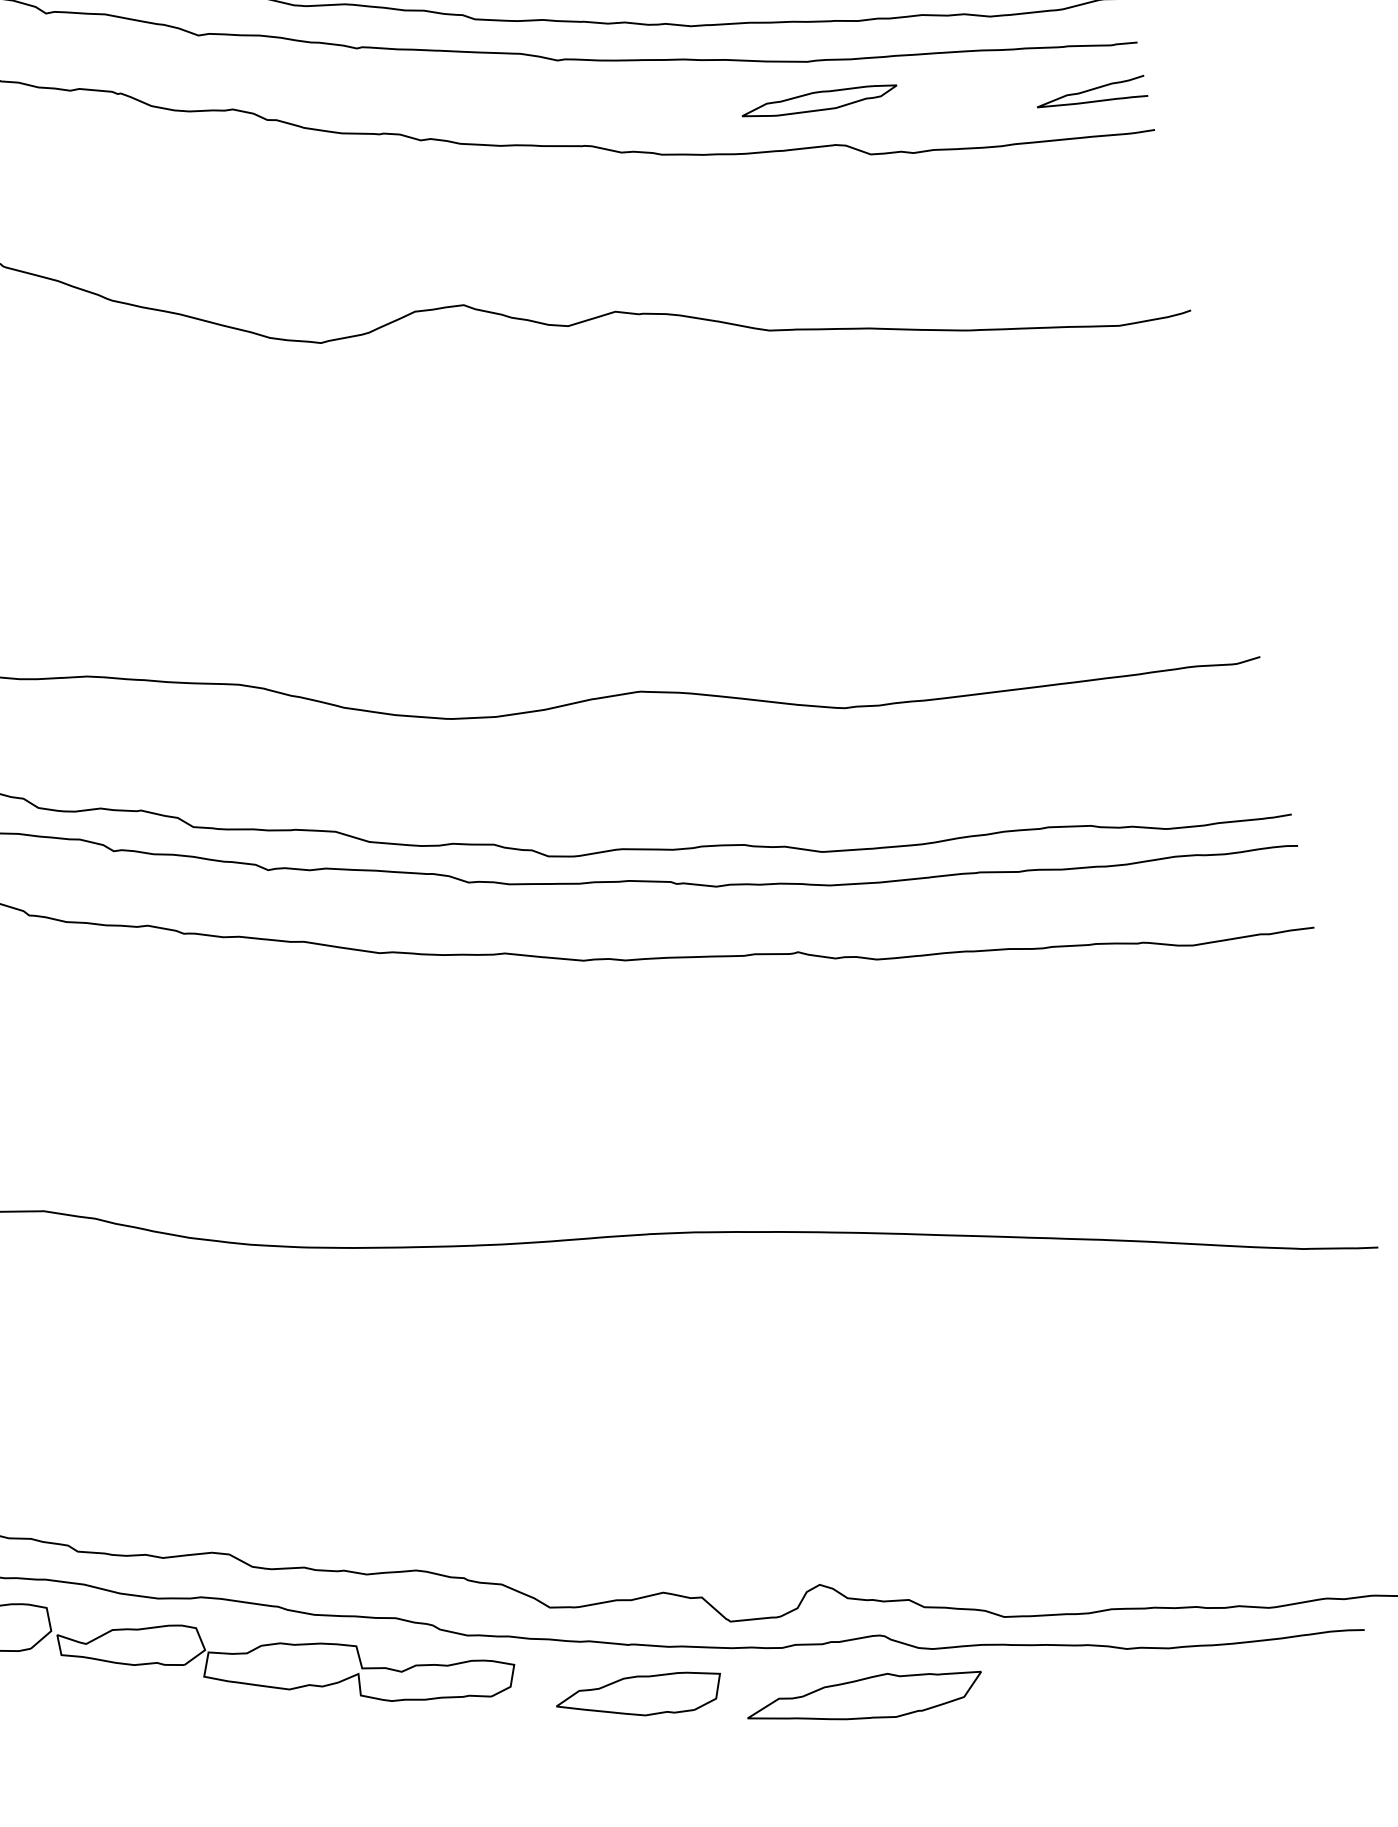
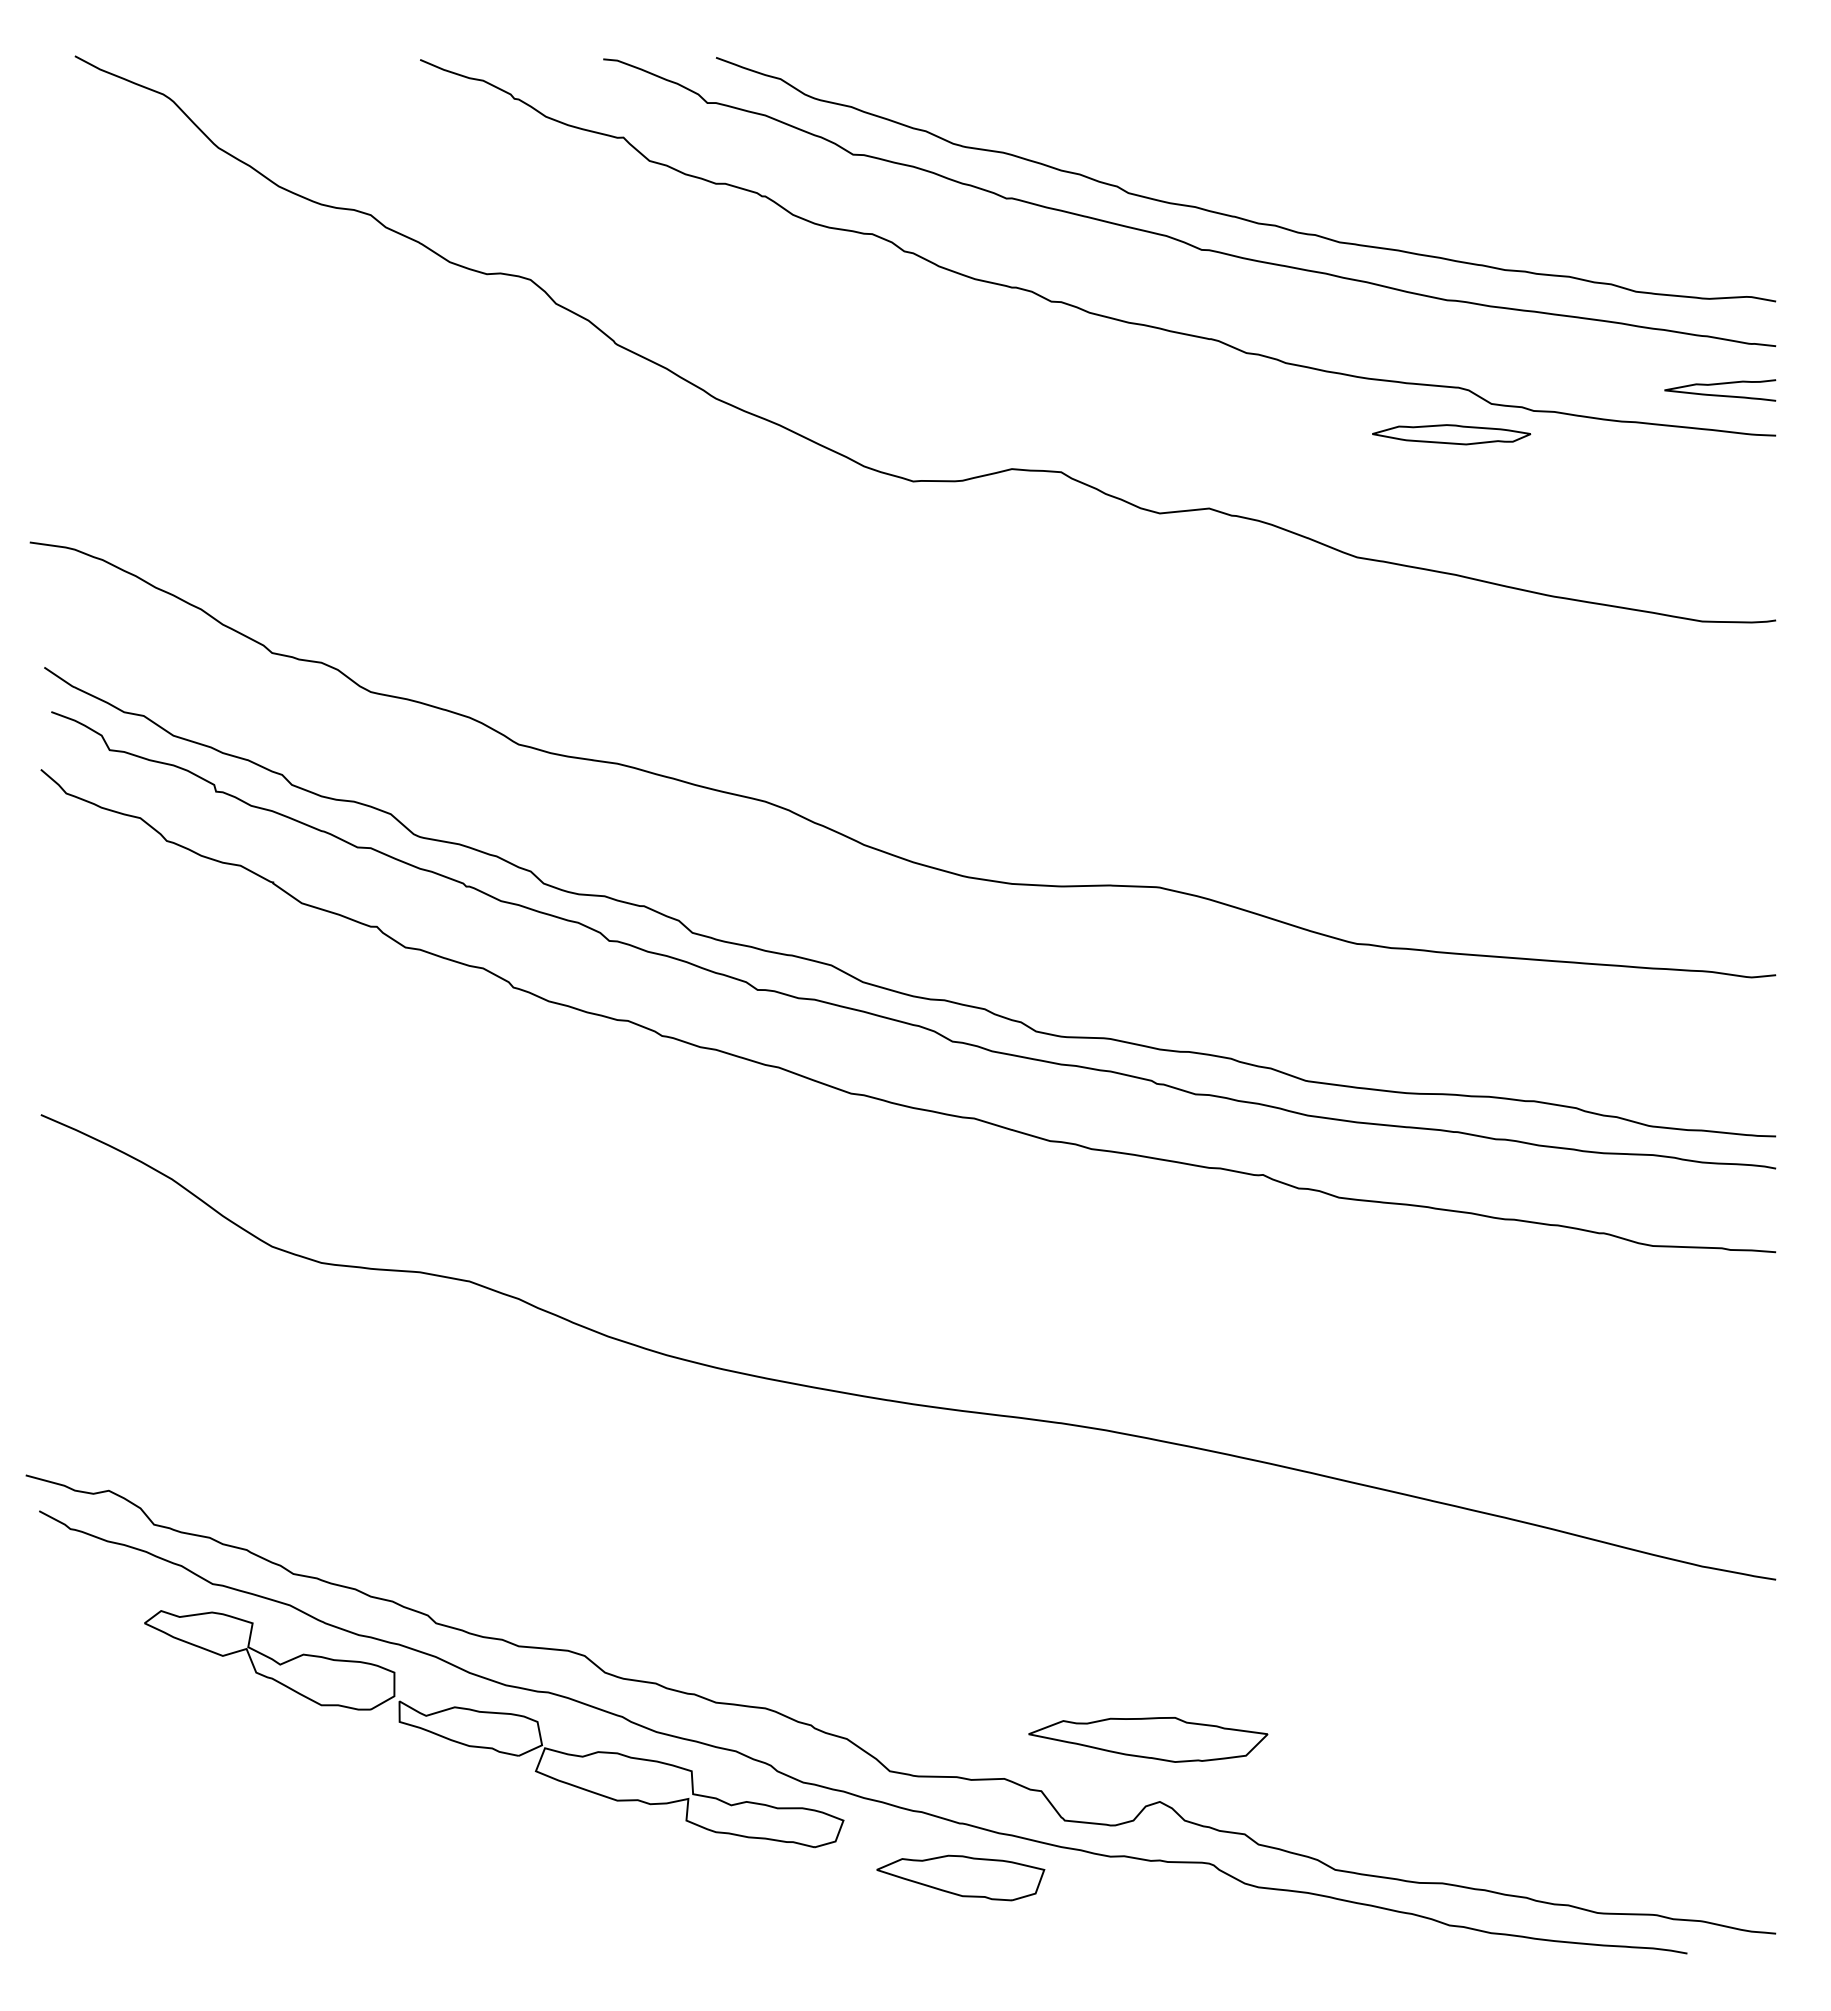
part: (819, 101) -> (1451, 434), moved
part: (865, 1700) -> (1148, 1739), moved

